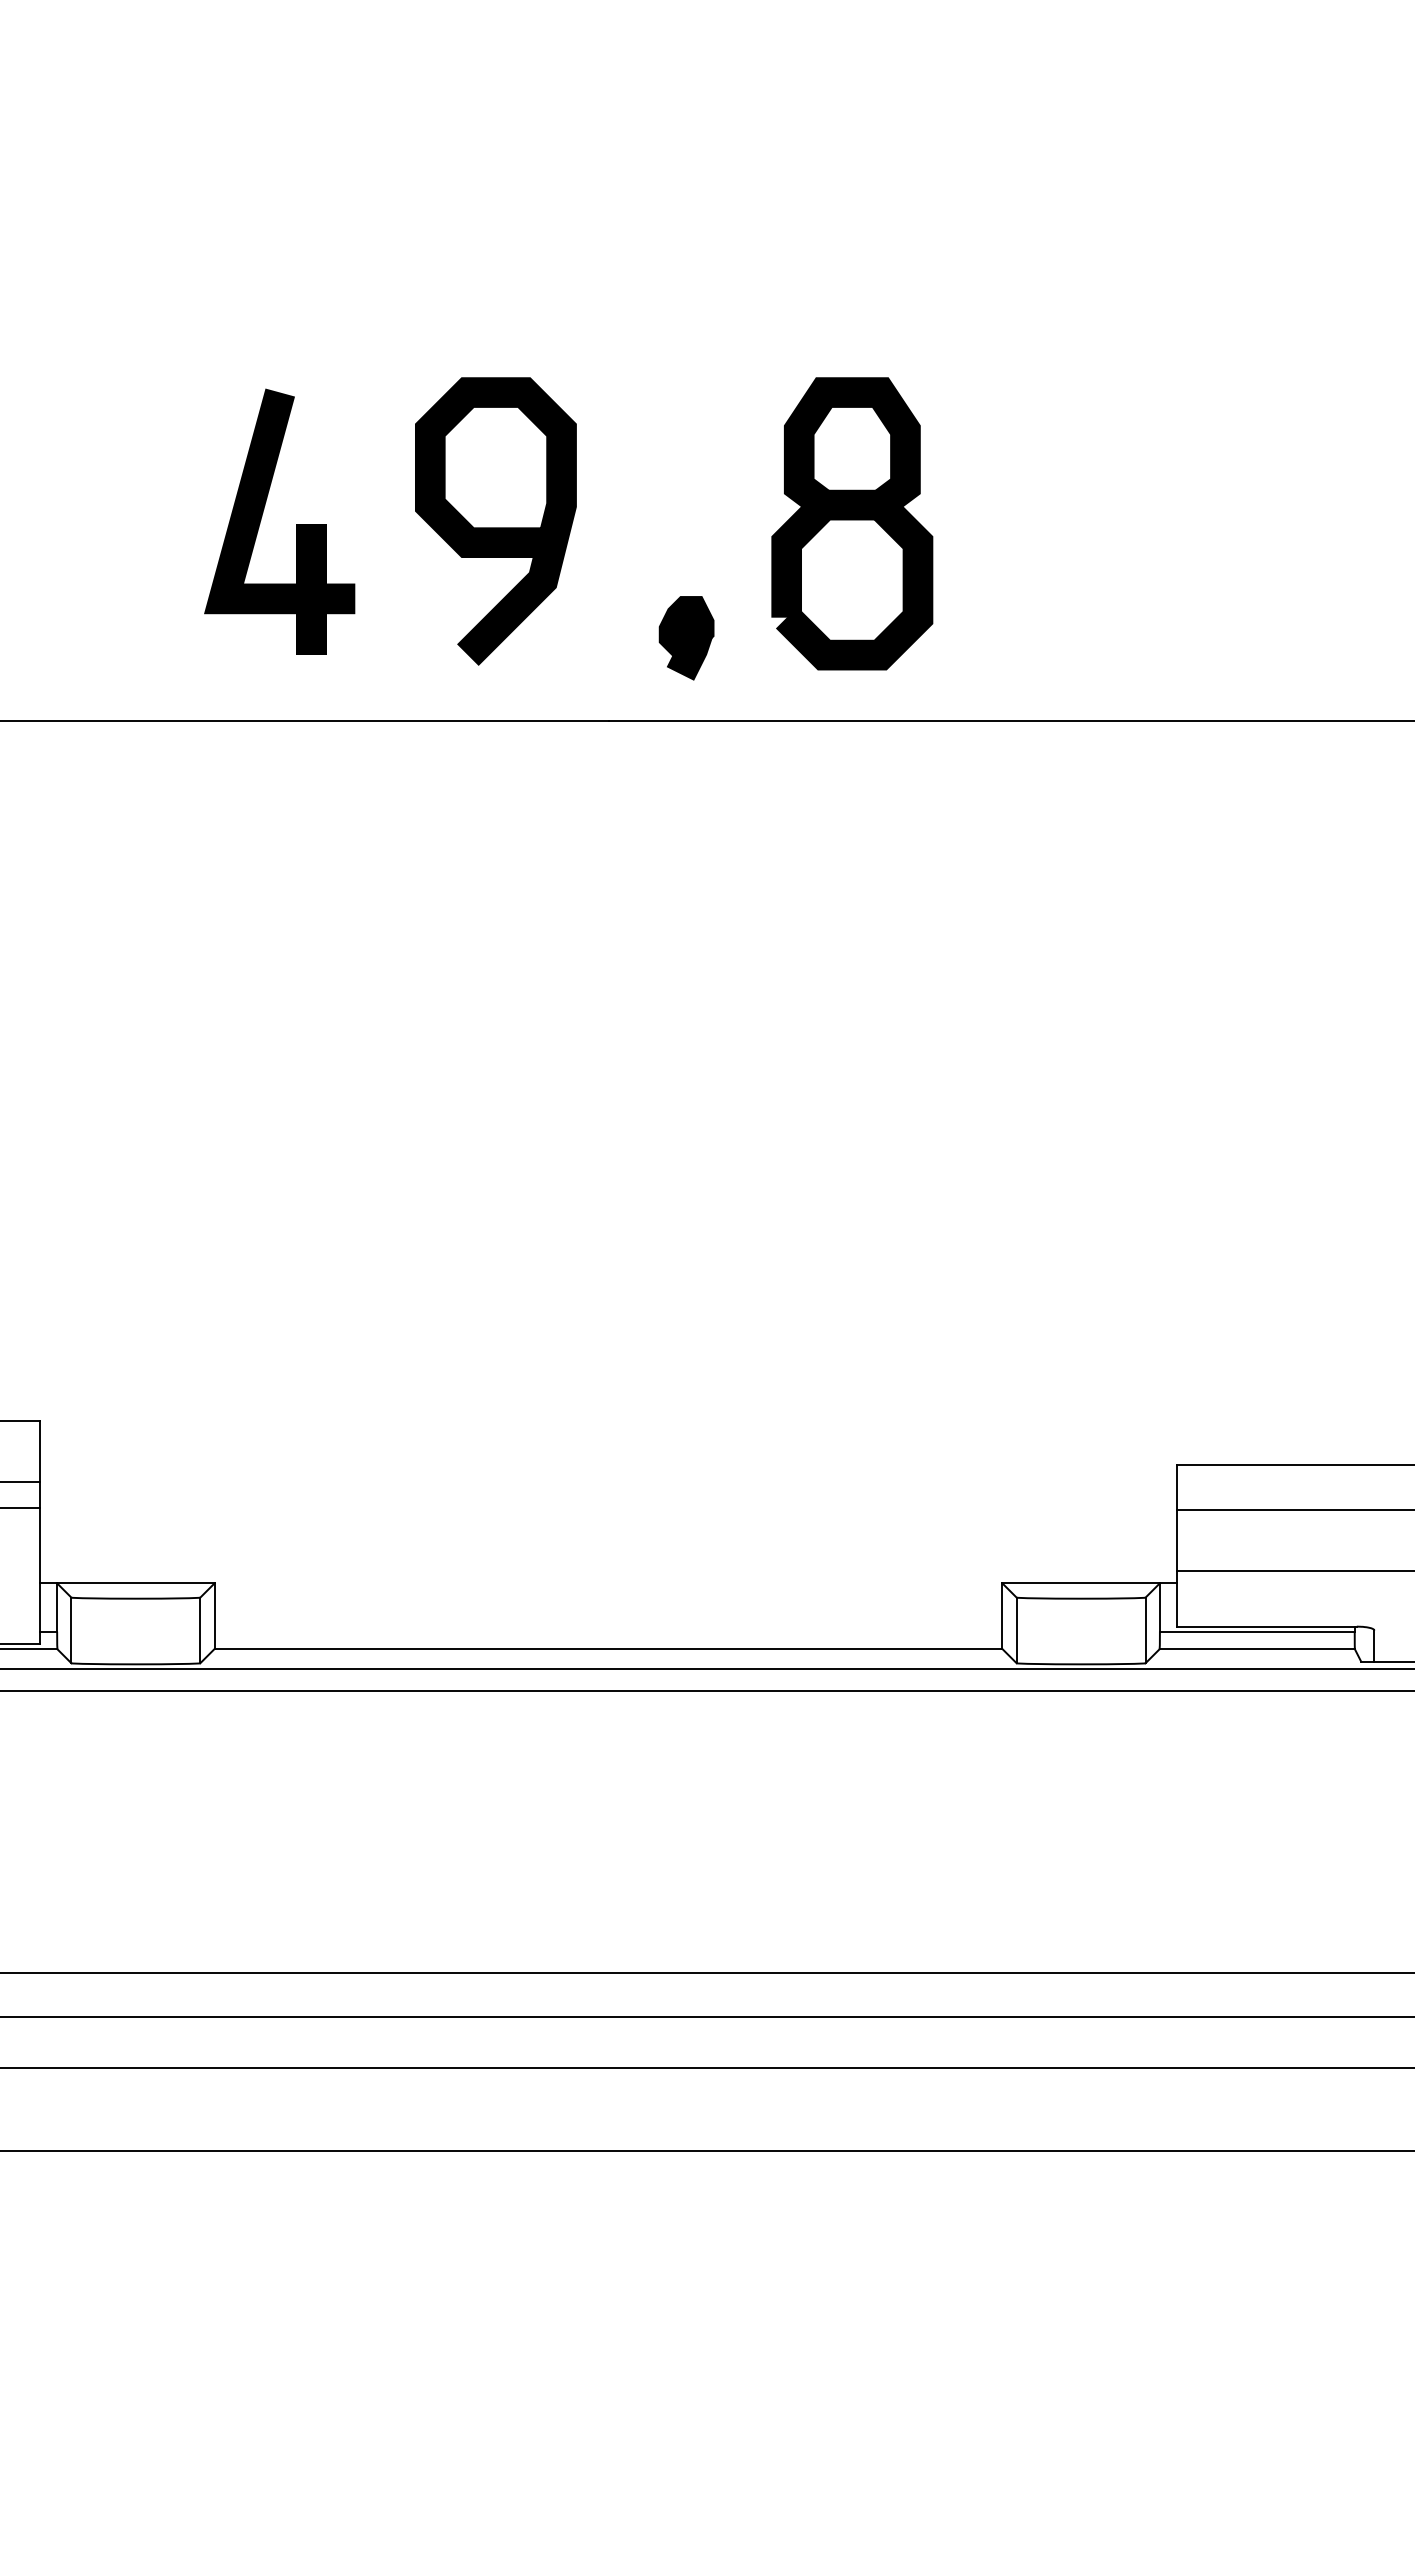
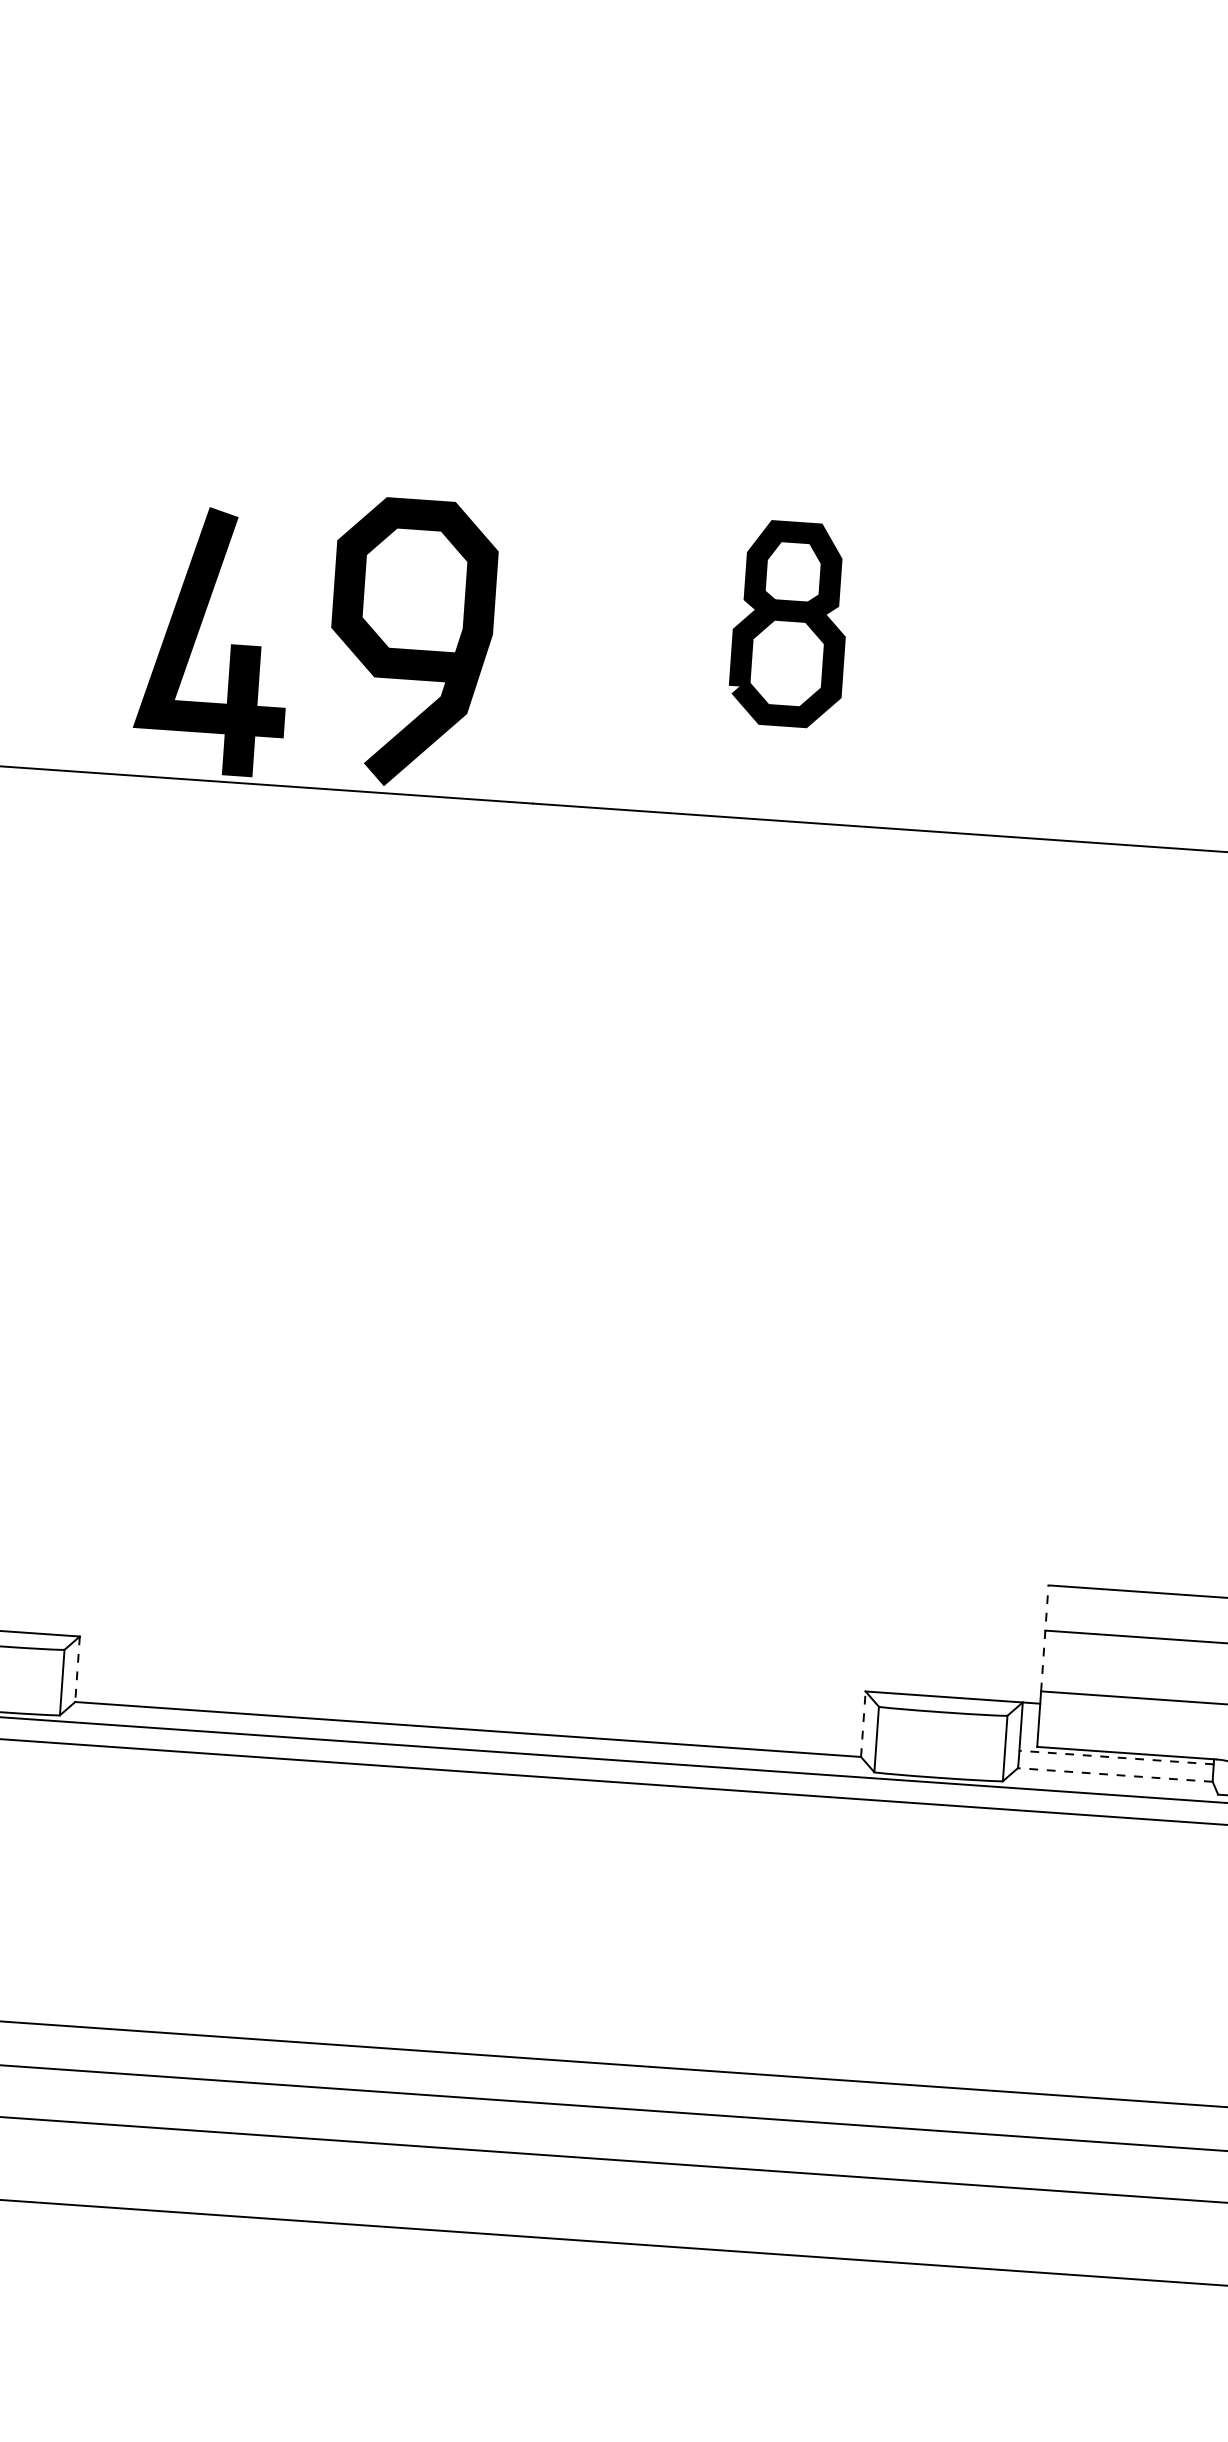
part: (852, 523) -> (790, 623), size x0.7
part: (296, 524) -> (231, 644), moved
curve: (495, 527) -> (410, 649), moved
part: (686, 638) -> (616, 726), removed
line: (1177, 1517) -> (1044, 1638), solid -> dashed
line: (214, 1616) -> (77, 1669), solid -> dashed
line: (1002, 1616) -> (863, 1724), solid -> dashed
line: (1256, 1631) -> (1115, 1757), solid -> dashed
line: (1257, 1649) -> (1115, 1775), solid -> dashed

